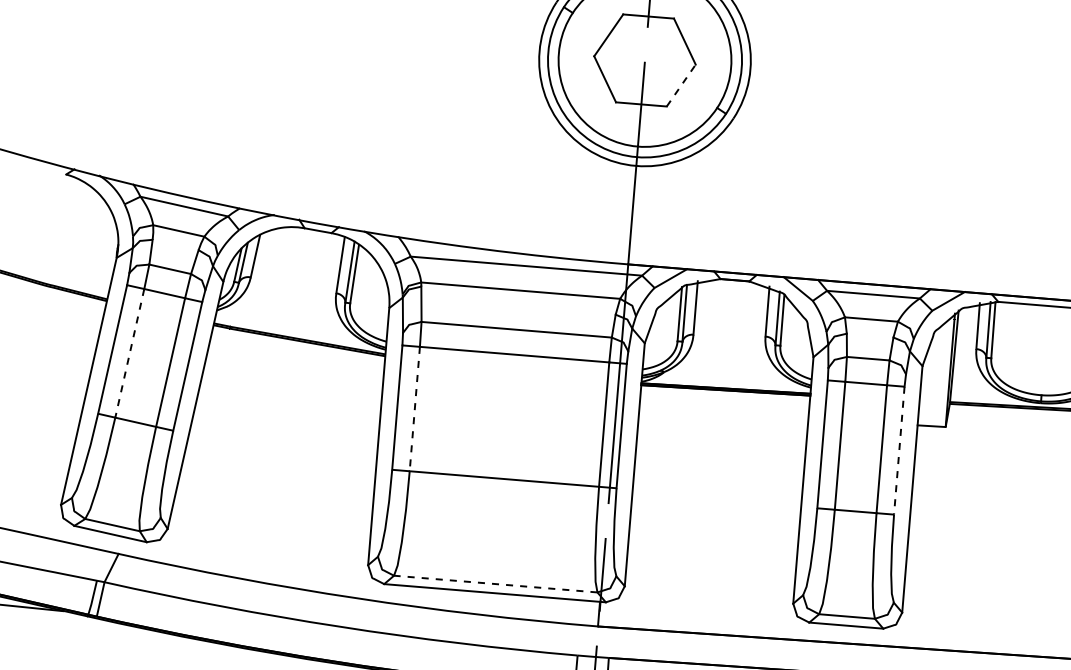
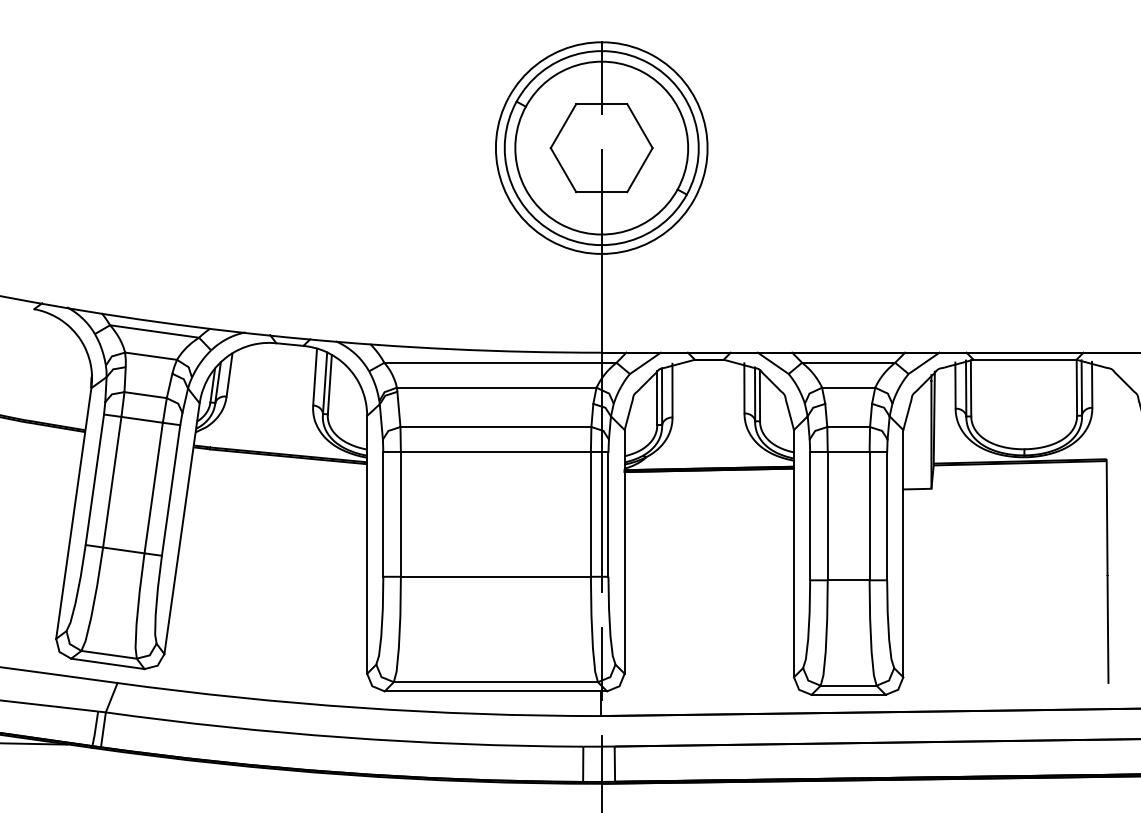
line: (681, 84) -> (640, 169), dashed -> solid
line: (130, 353) -> (112, 482), dashed -> solid
line: (414, 409) -> (400, 514), dashed -> solid
line: (899, 451) -> (887, 516), dashed -> solid
line: (495, 584) -> (495, 682), dashed -> solid

